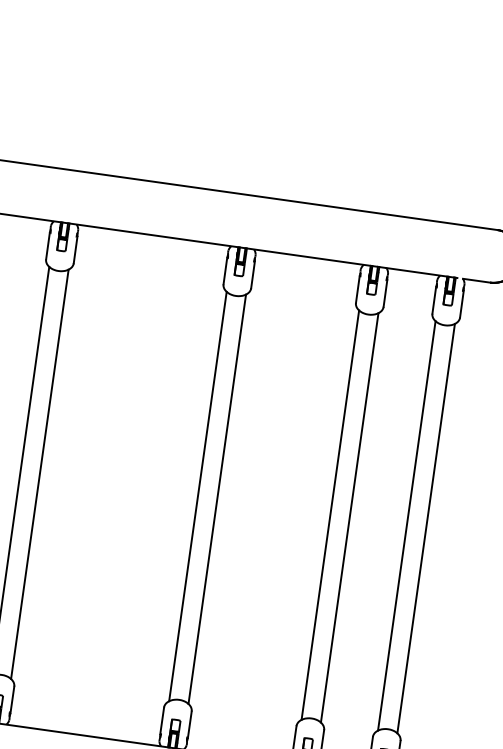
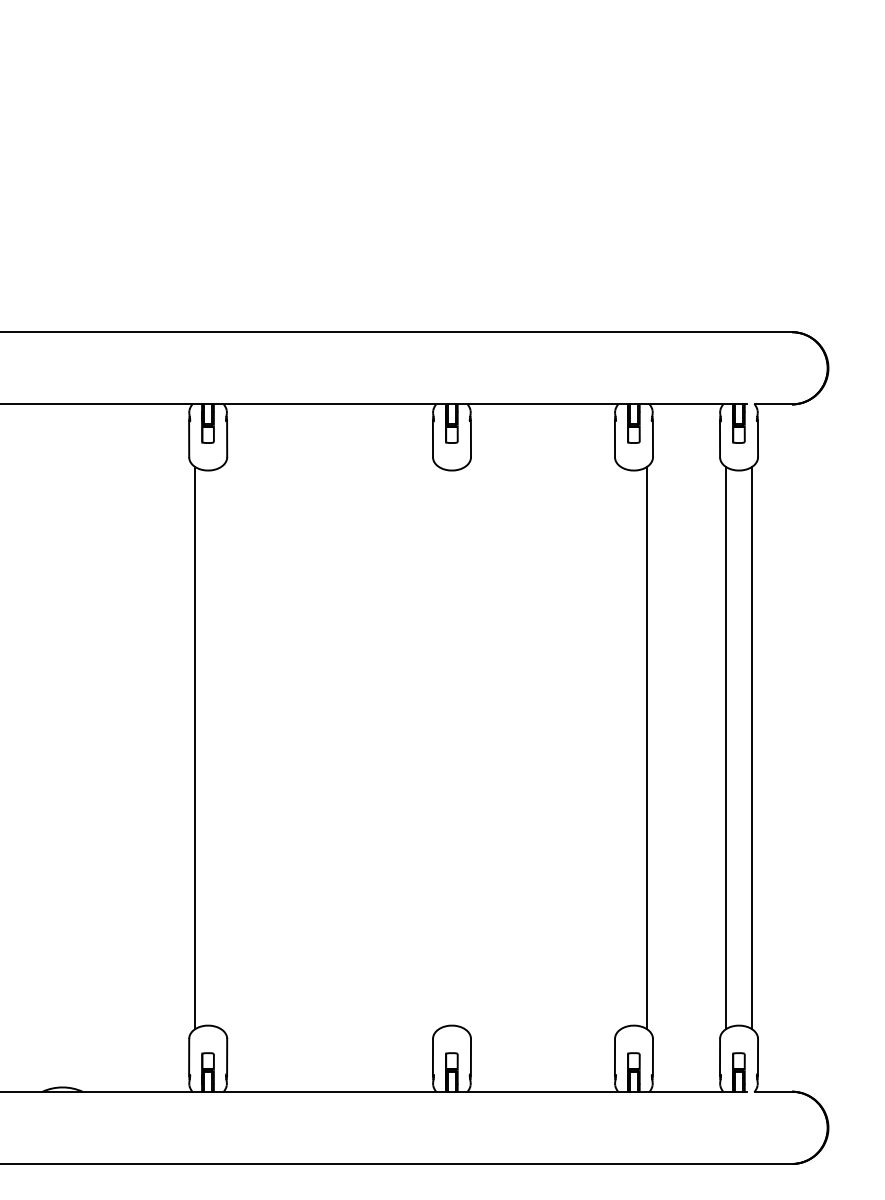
line: (39, 473) -> (221, 747), removed
line: (197, 496) -> (438, 747), removed
line: (217, 498) -> (465, 747), removed
line: (330, 514) -> (620, 747), removed

